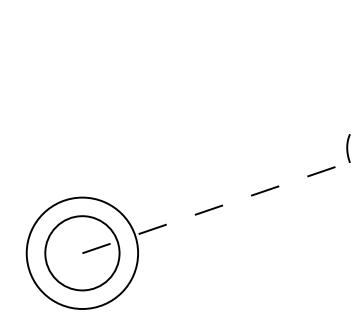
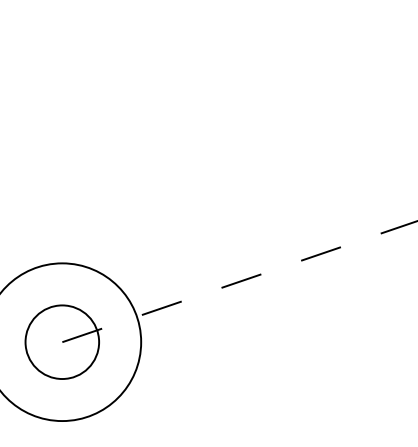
circle: (82, 253) -> (62, 342), size x0.7

